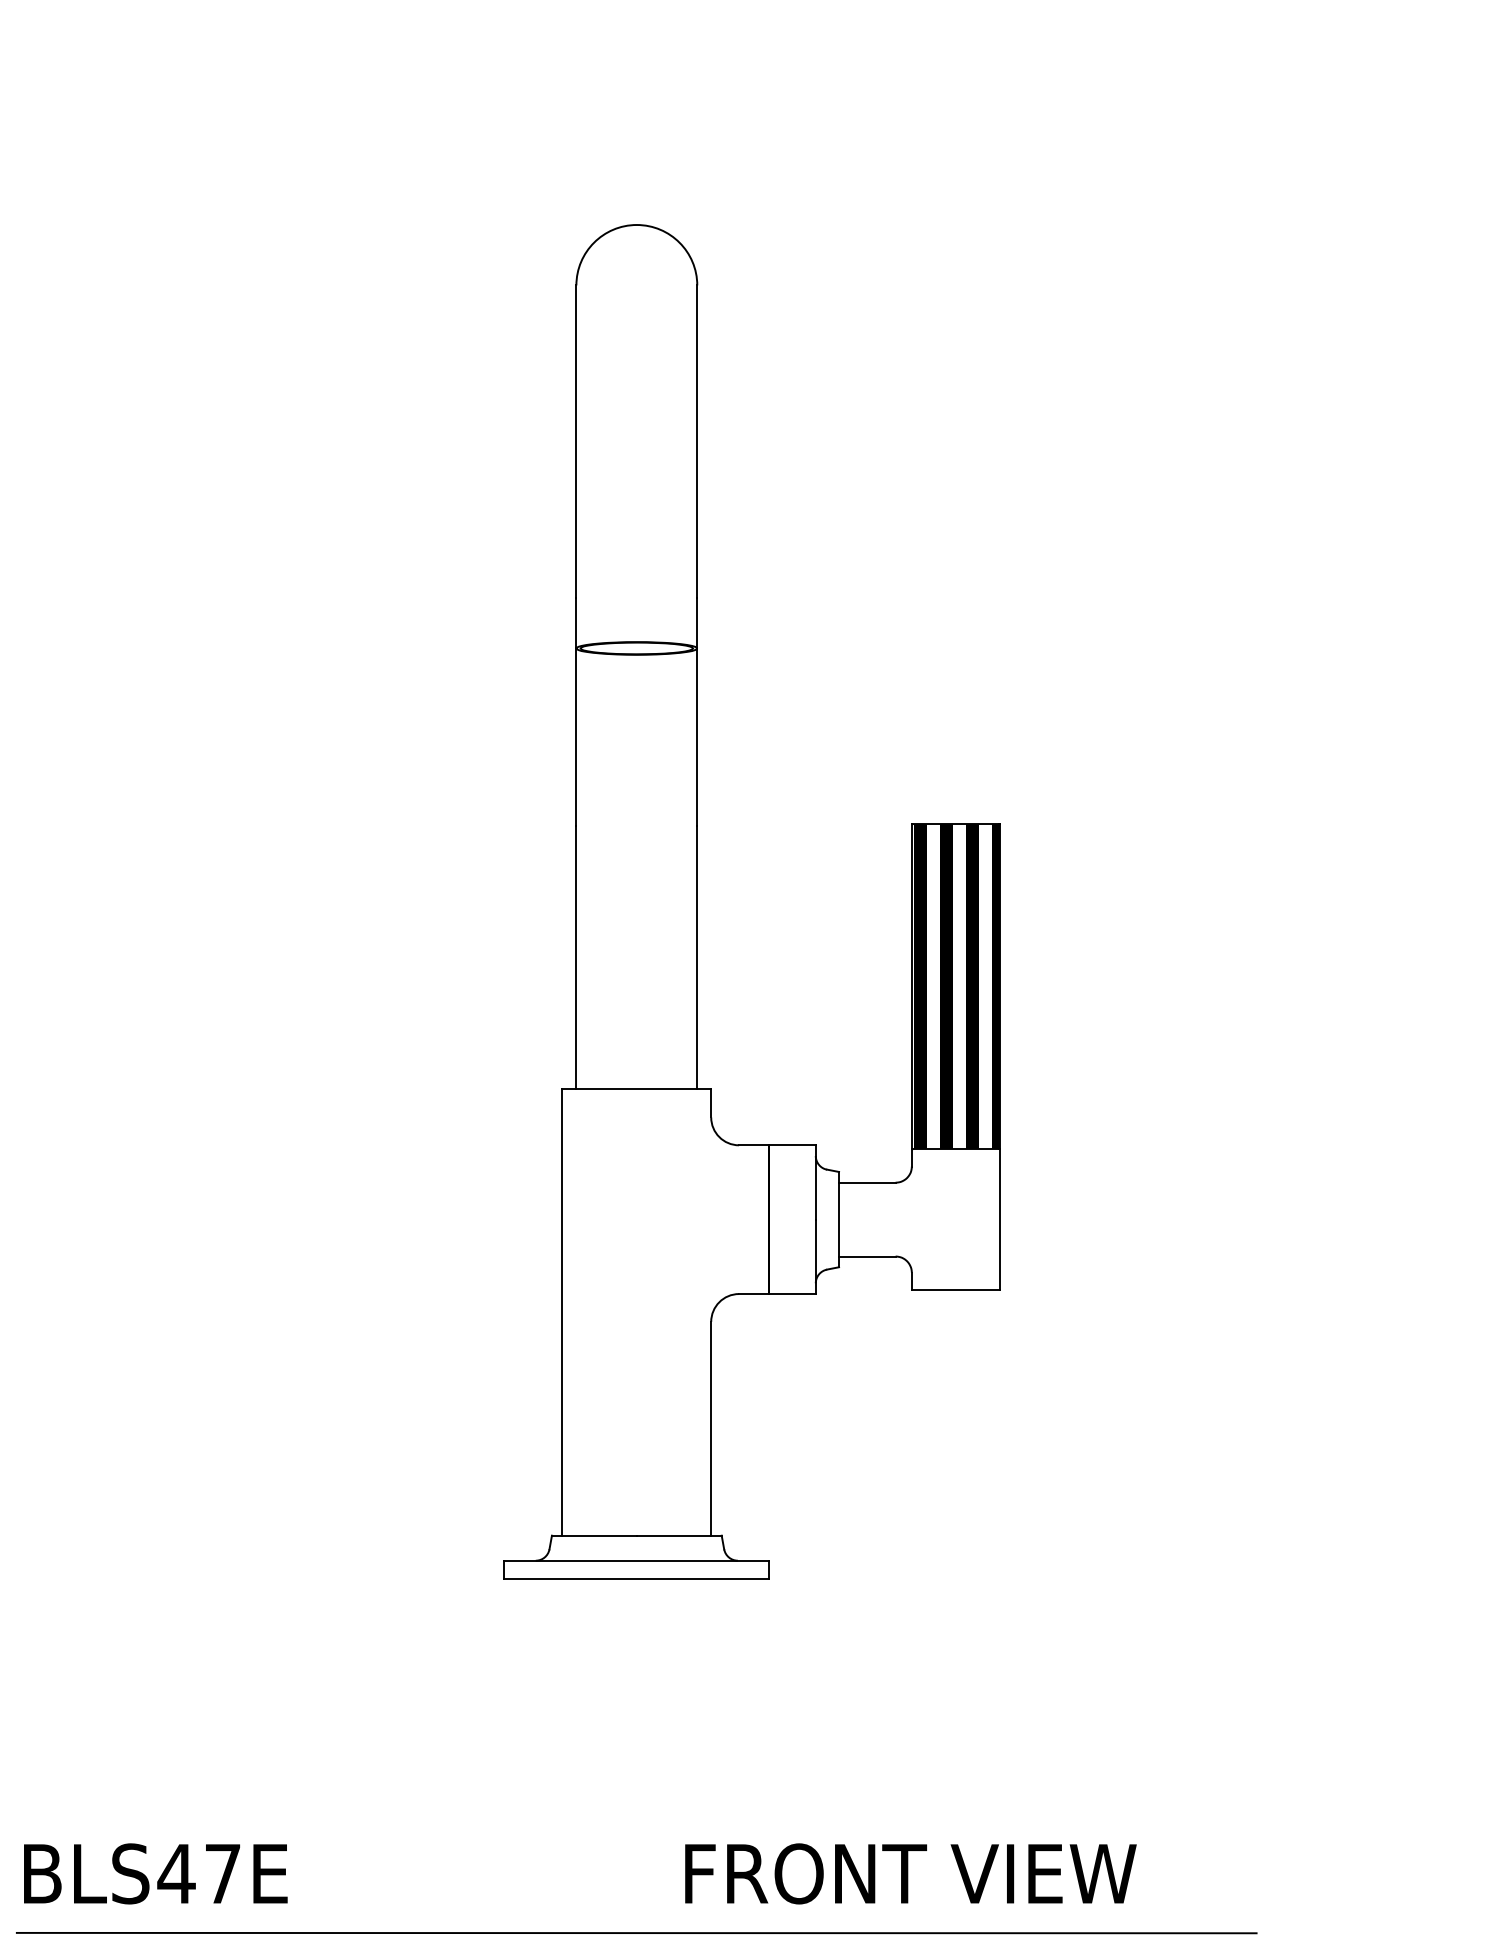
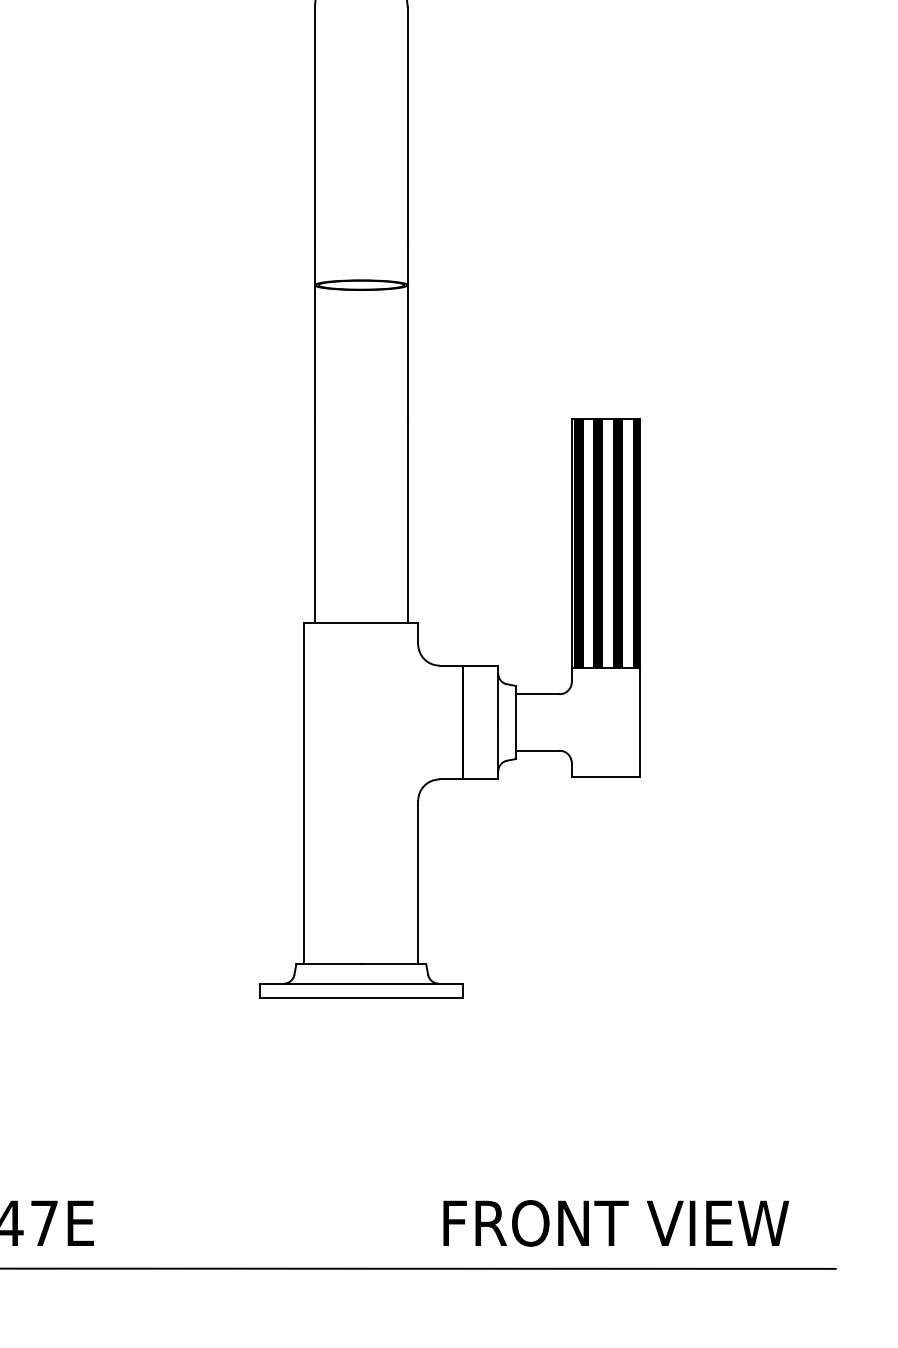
text: (910, 1873) -> (615, 1223), moved

